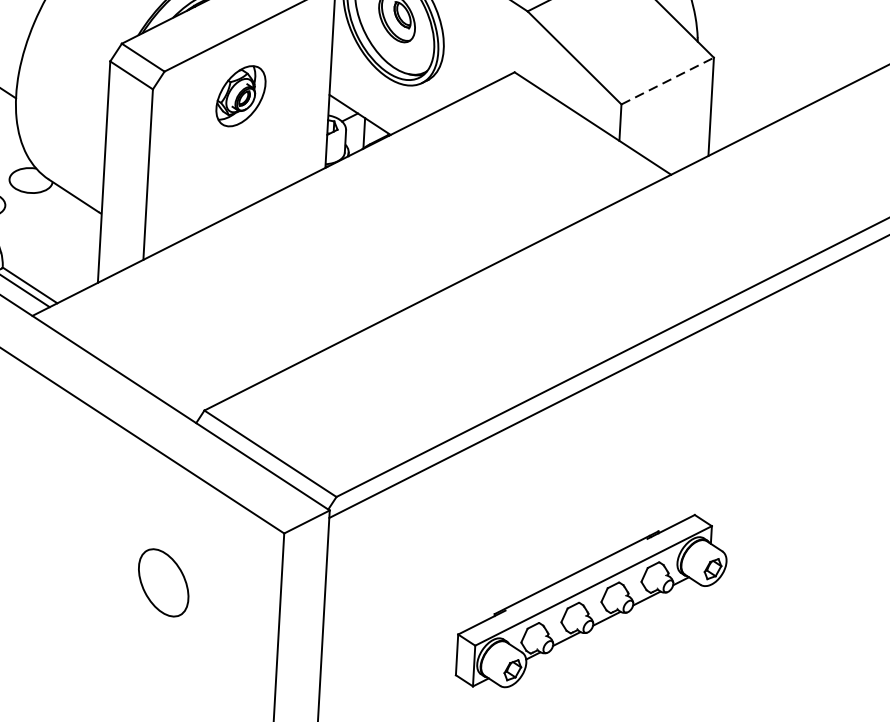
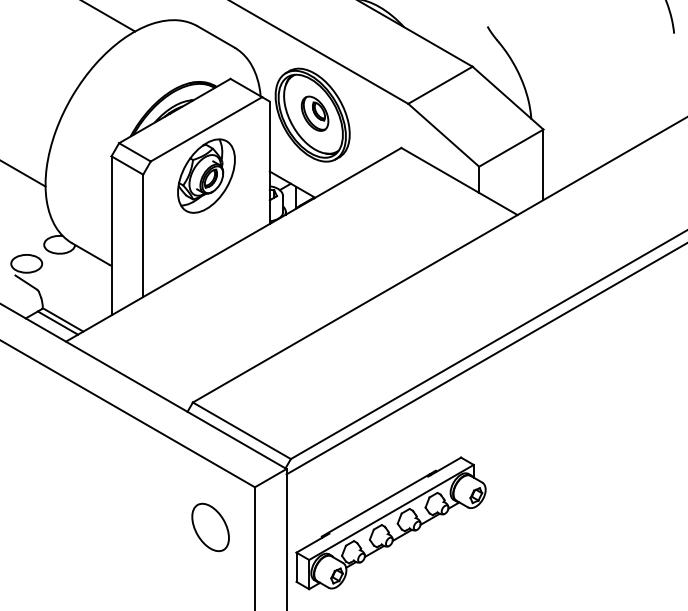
line: (667, 80) -> (511, 147), dashed -> solid
part: (241, 95) -> (206, 175), size x1.67
part: (163, 582) -> (210, 527), moved
part: (591, 601) -> (390, 523), moved

